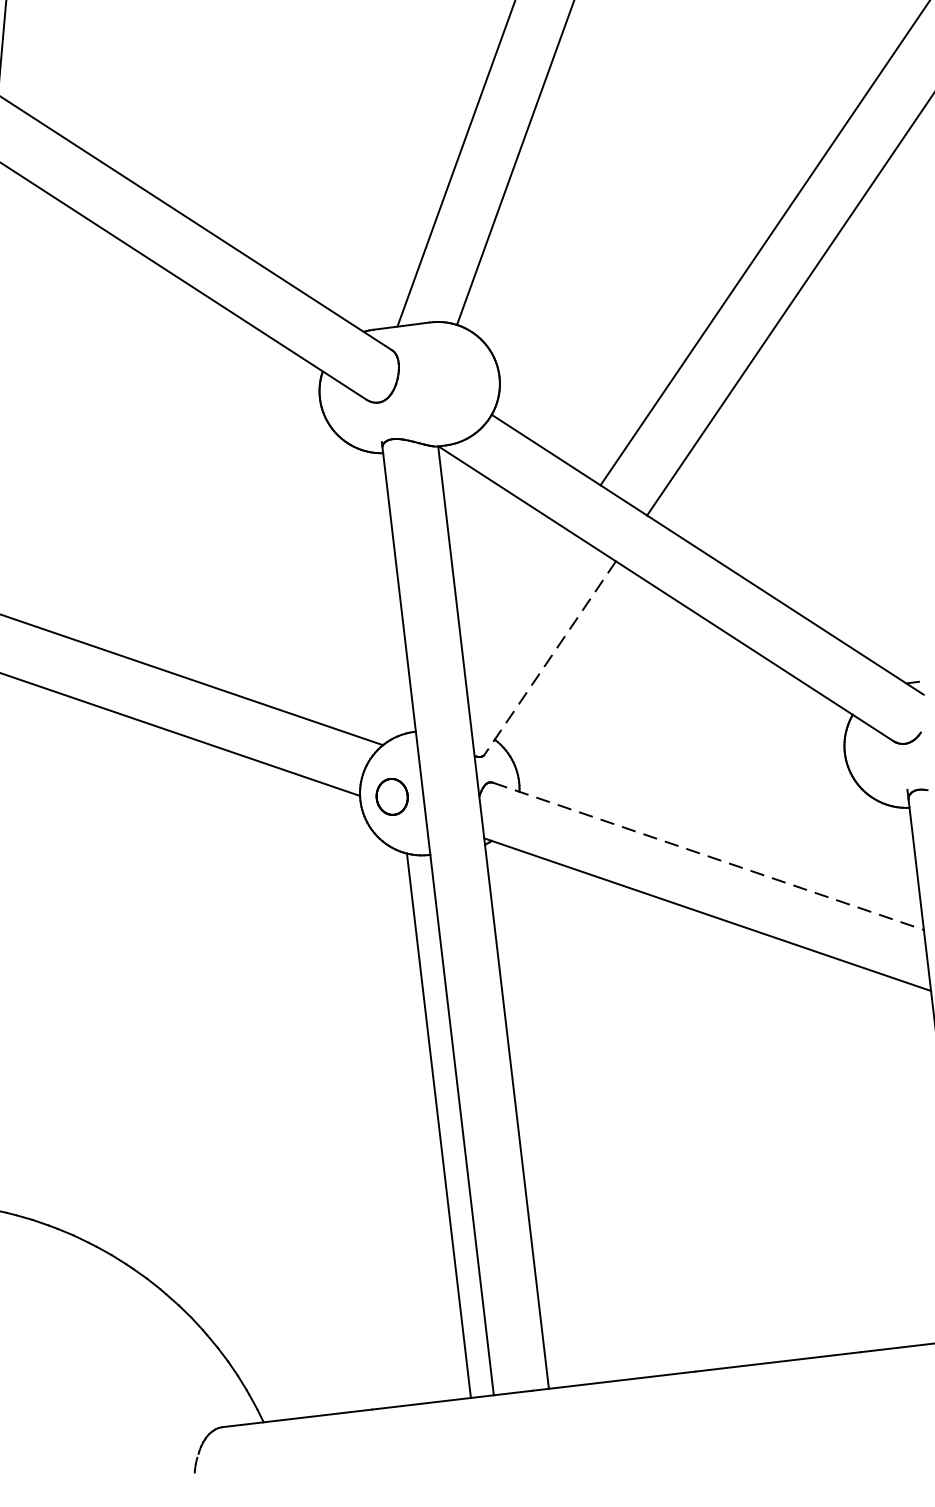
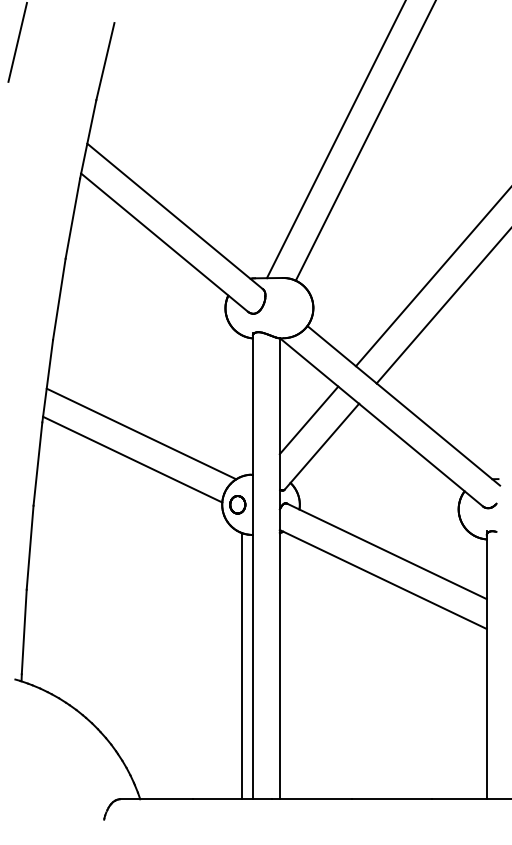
line: (516, 607) -> (308, 420), added
line: (549, 657) -> (321, 446), dashed -> solid
line: (709, 856) -> (387, 551), dashed -> solid

